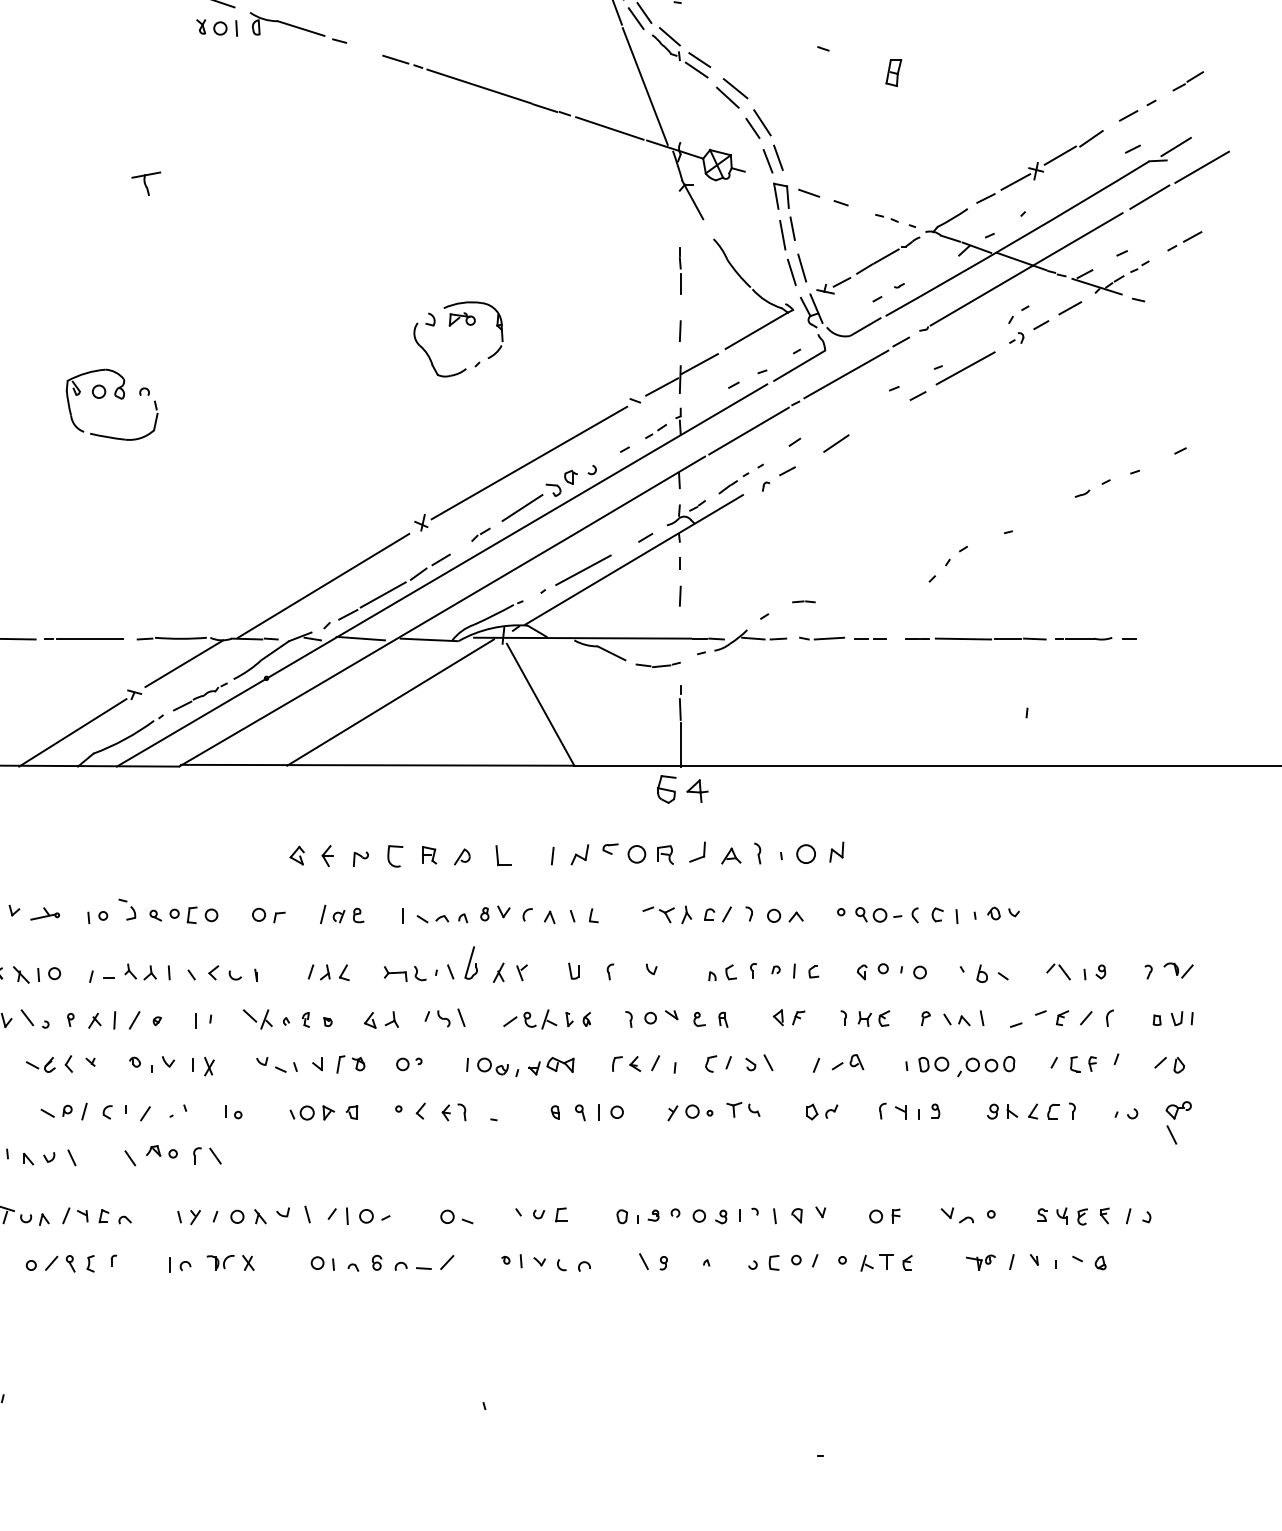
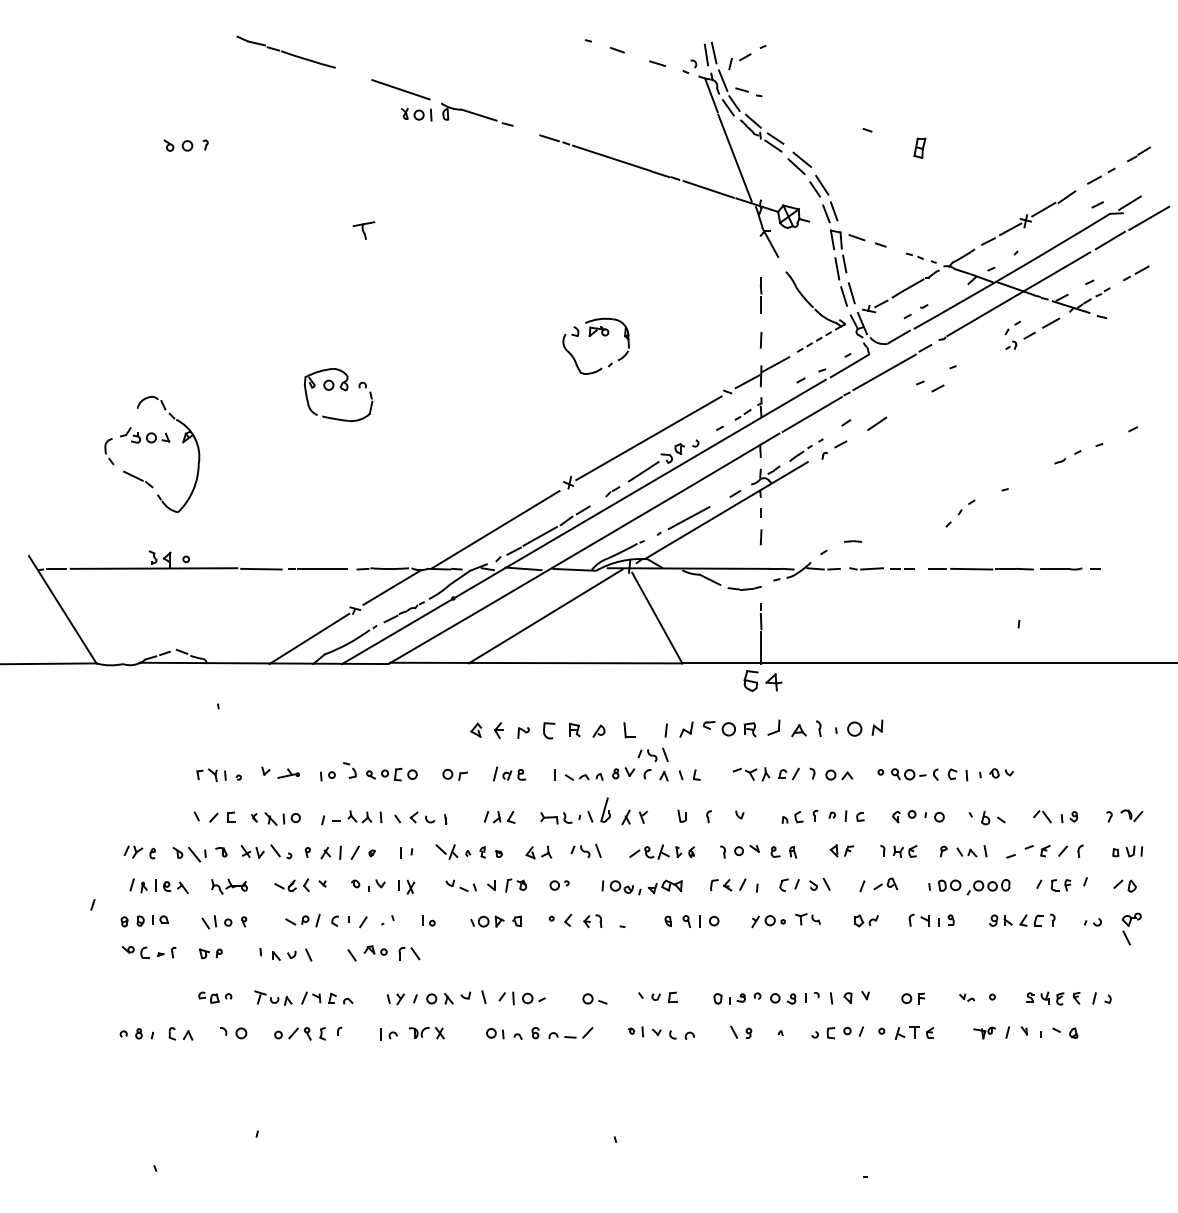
line: (757, 330) -> (818, 339), solid -> dashed
line: (964, 367) -> (972, 367), removed
part: (534, 888) -> (652, 754), added
part: (956, 1214) -> (966, 997), size x0.6

